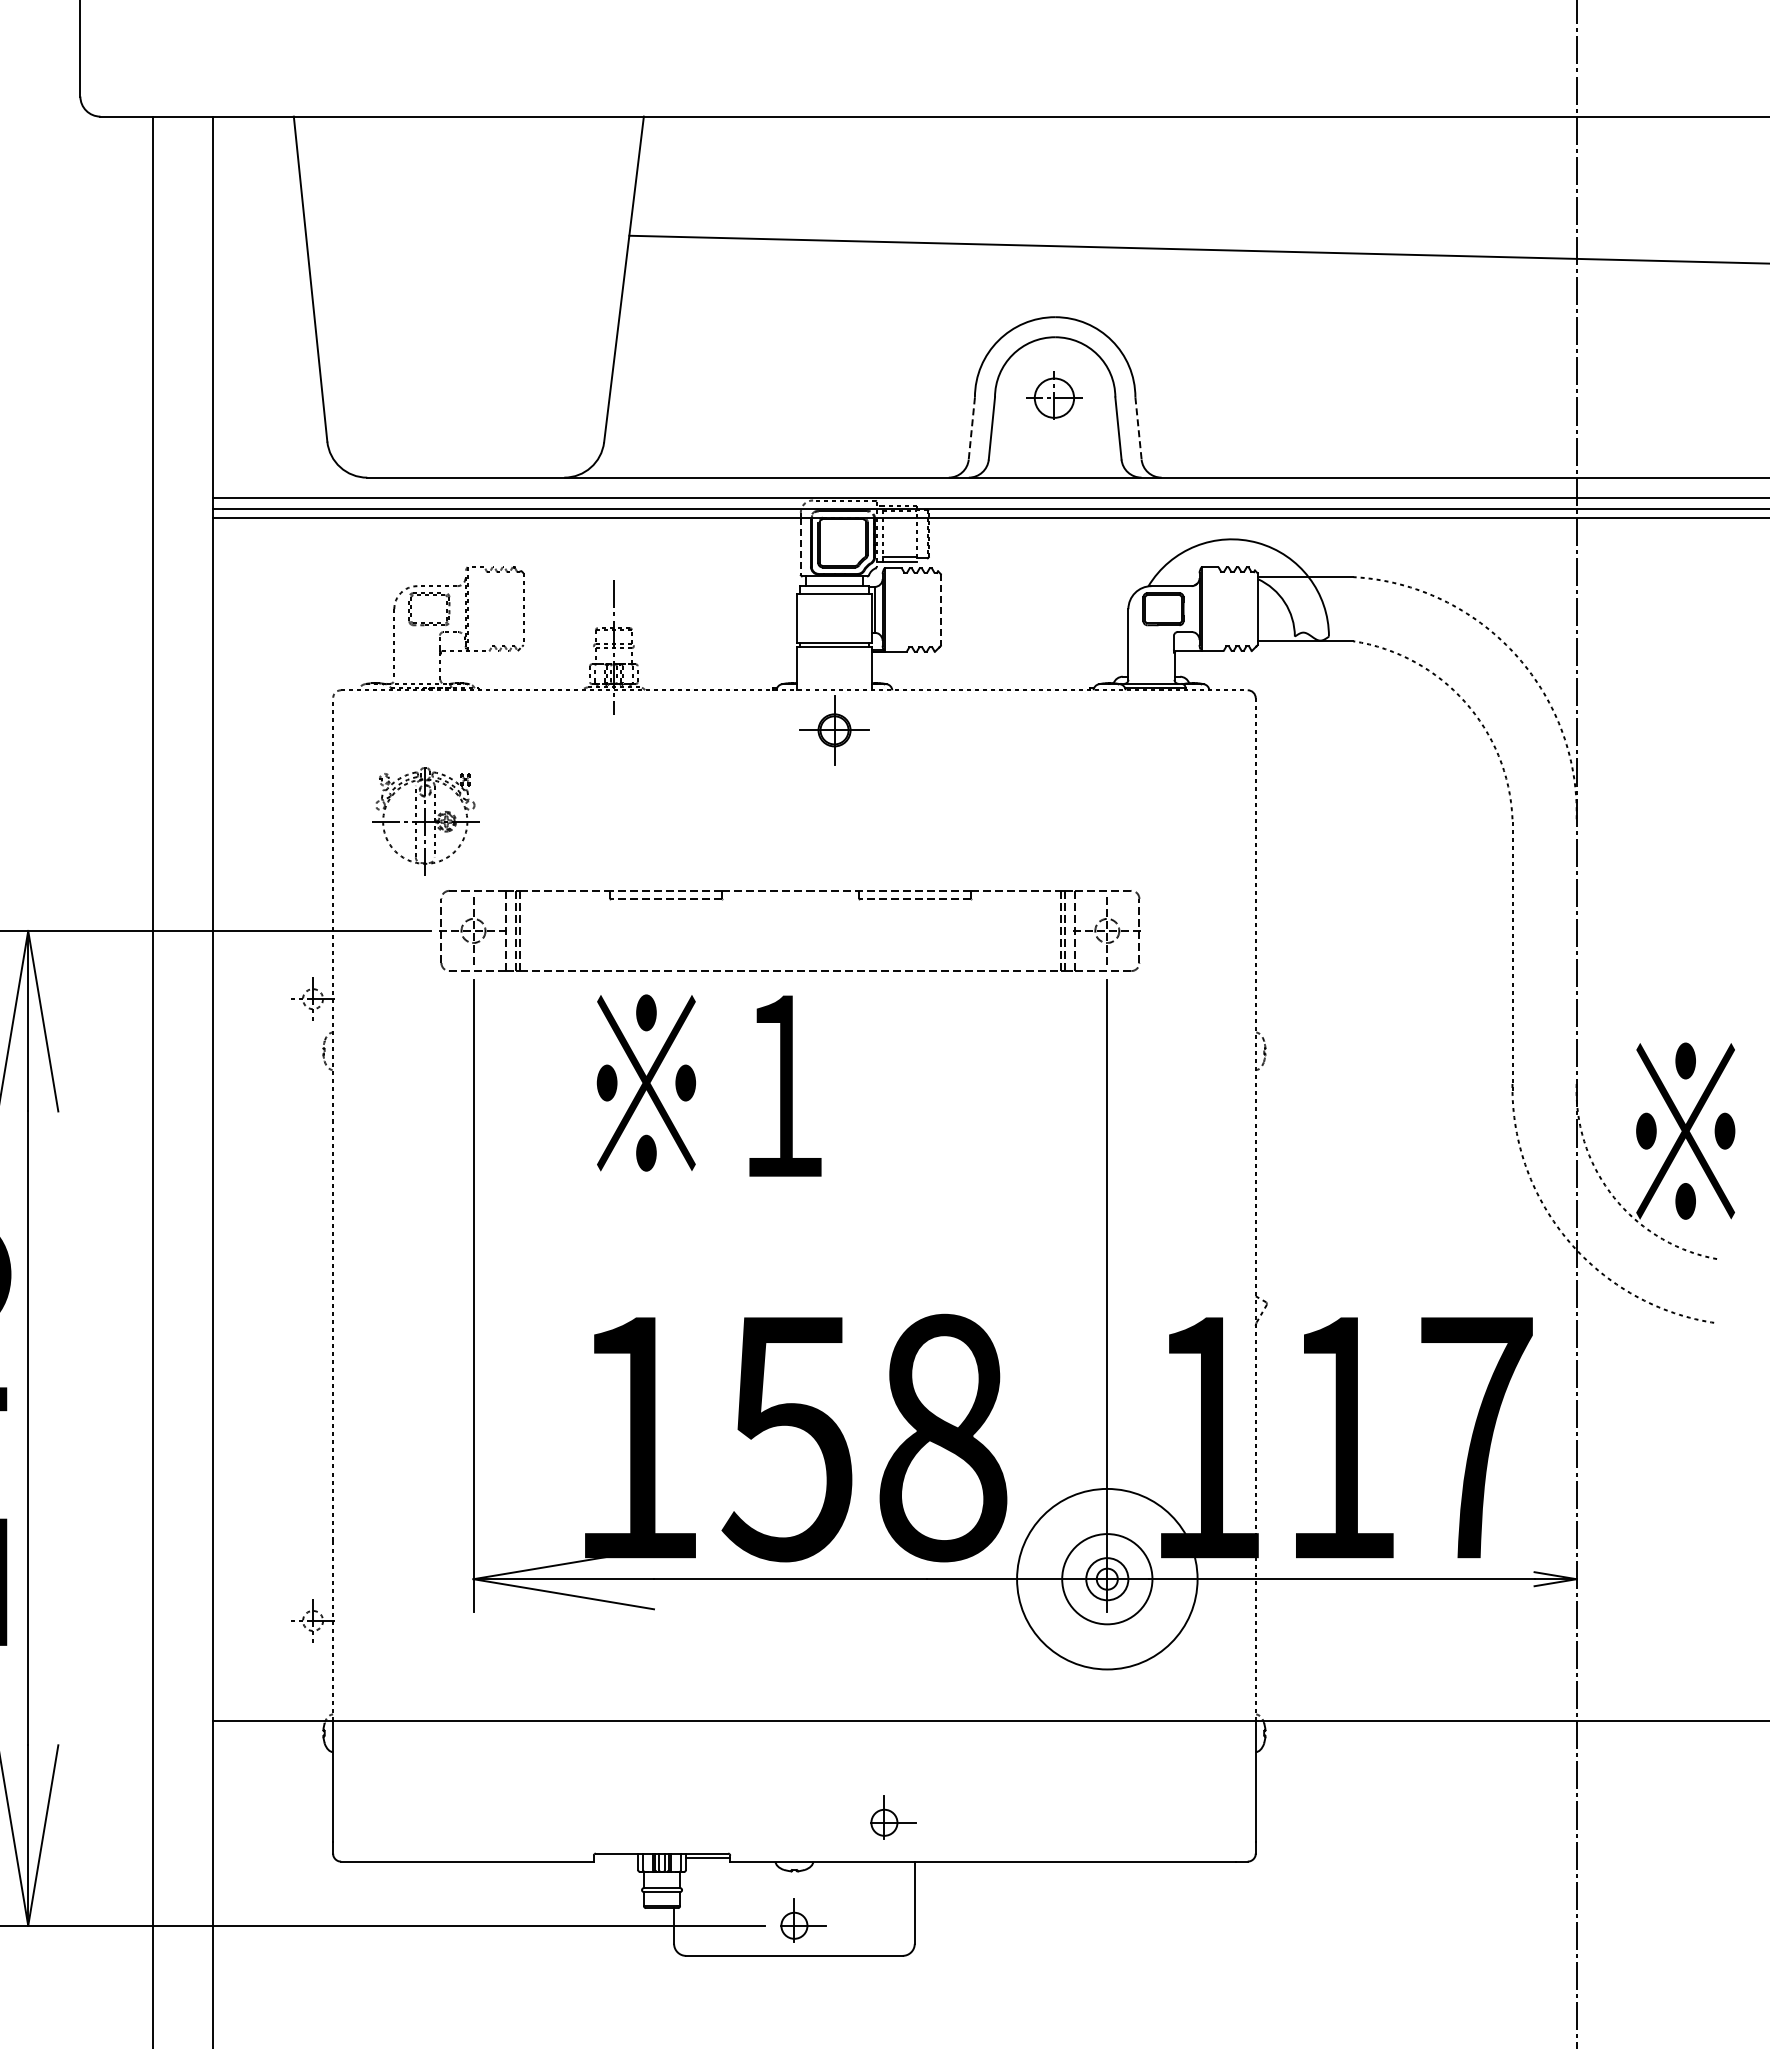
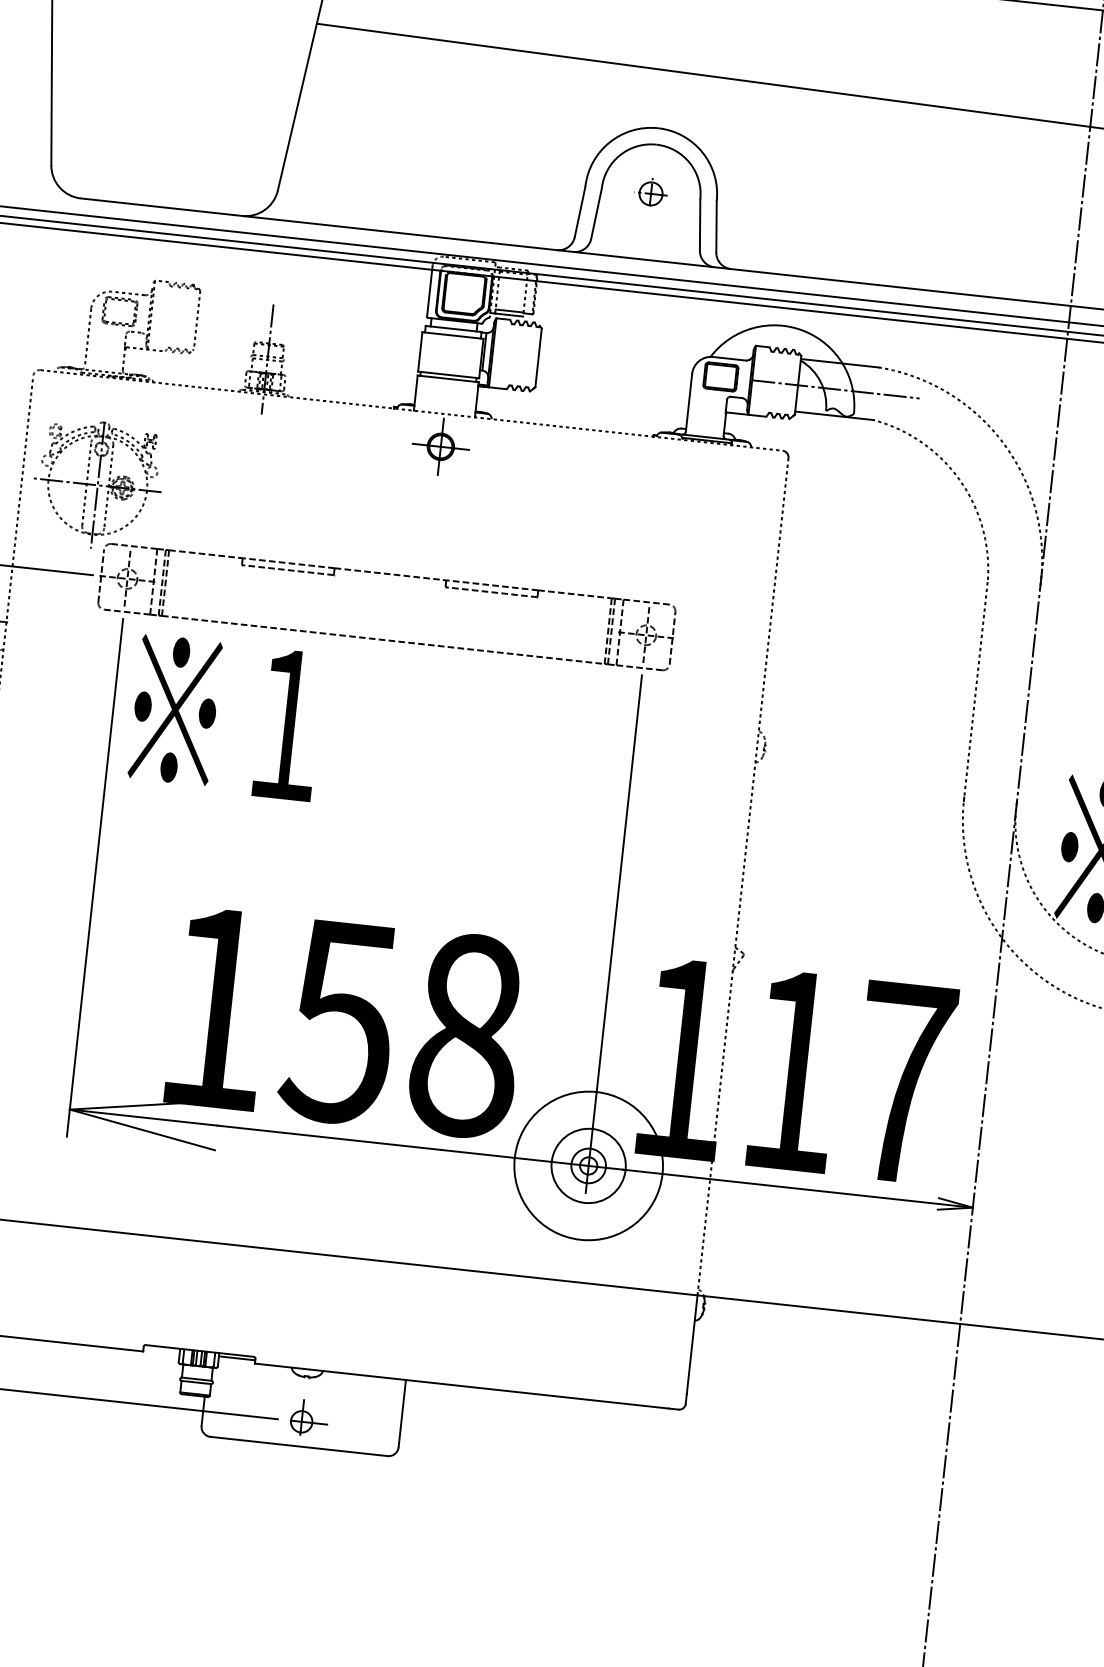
part: (1056, 395) -> (652, 192), size x0.71
line: (971, 429) -> (579, 212), dashed -> solid
line: (1138, 429) -> (716, 227), dashed -> solid
line: (800, 546) -> (429, 293), dashed -> solid
line: (1303, 609) -> (835, 389), added
line: (940, 610) -> (538, 358), dashed -> solid
part: (424, 821) -> (97, 484), size x1.43
text: (708, 1085) -> (225, 717), moved
part: (893, 1817) -> (392, 1342), removed

